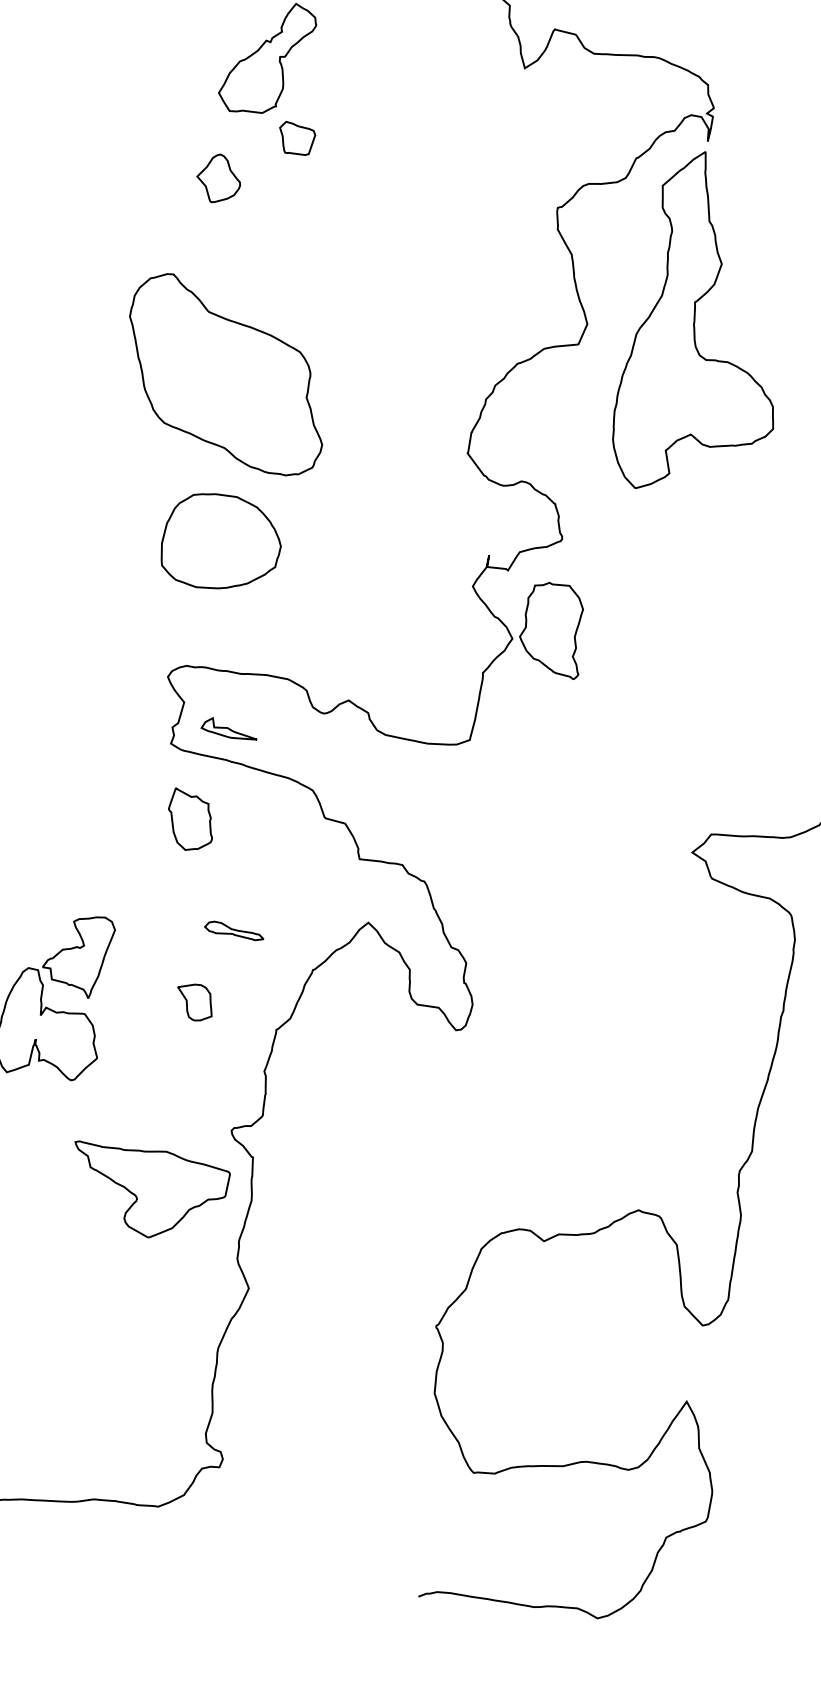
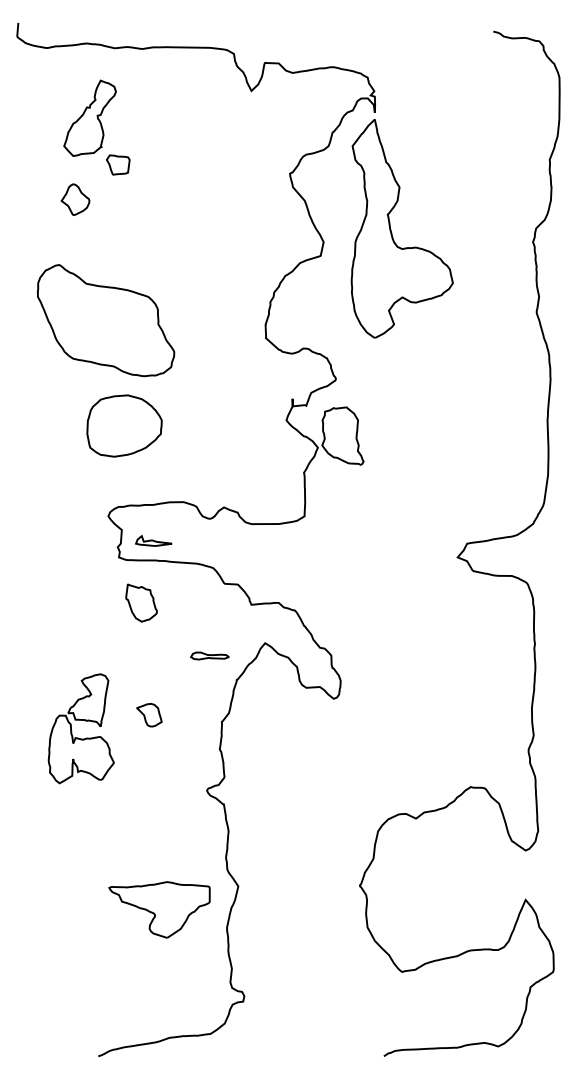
part: (233, 930) -> (209, 655), moved
part: (194, 1002) -> (149, 715), moved
part: (145, 1191) -> (159, 909), moved

